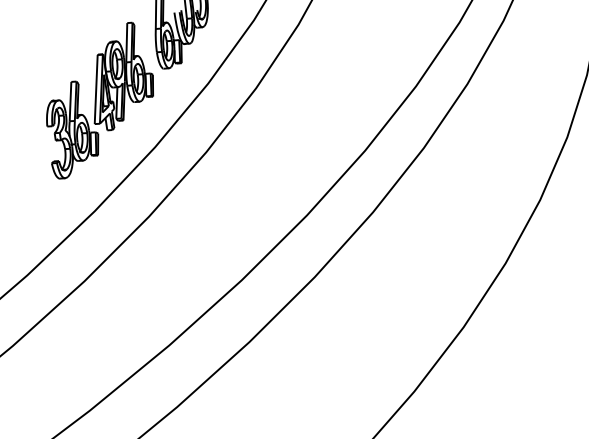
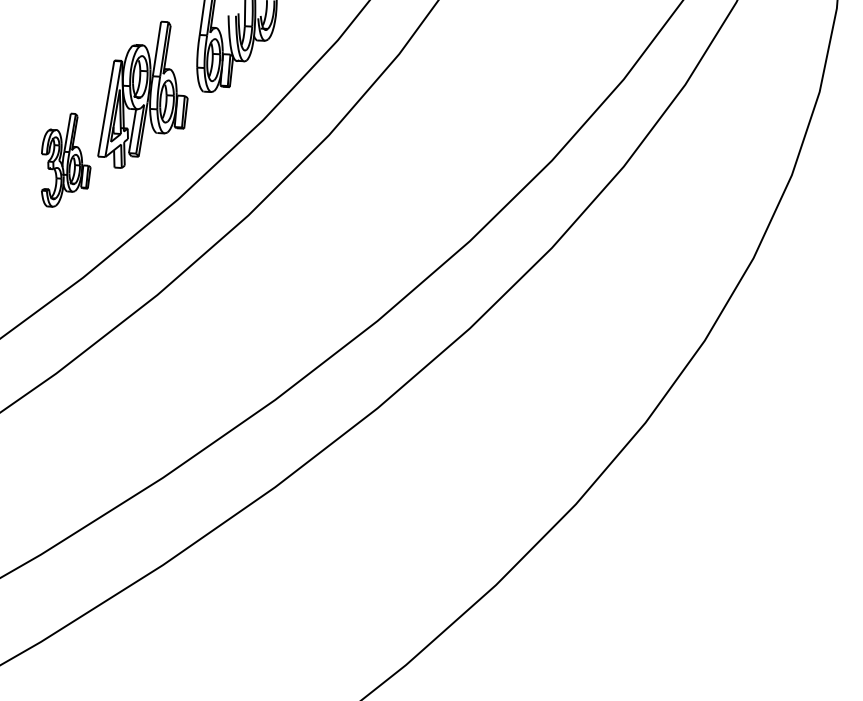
part: (71, 129) -> (65, 159), size x0.7

